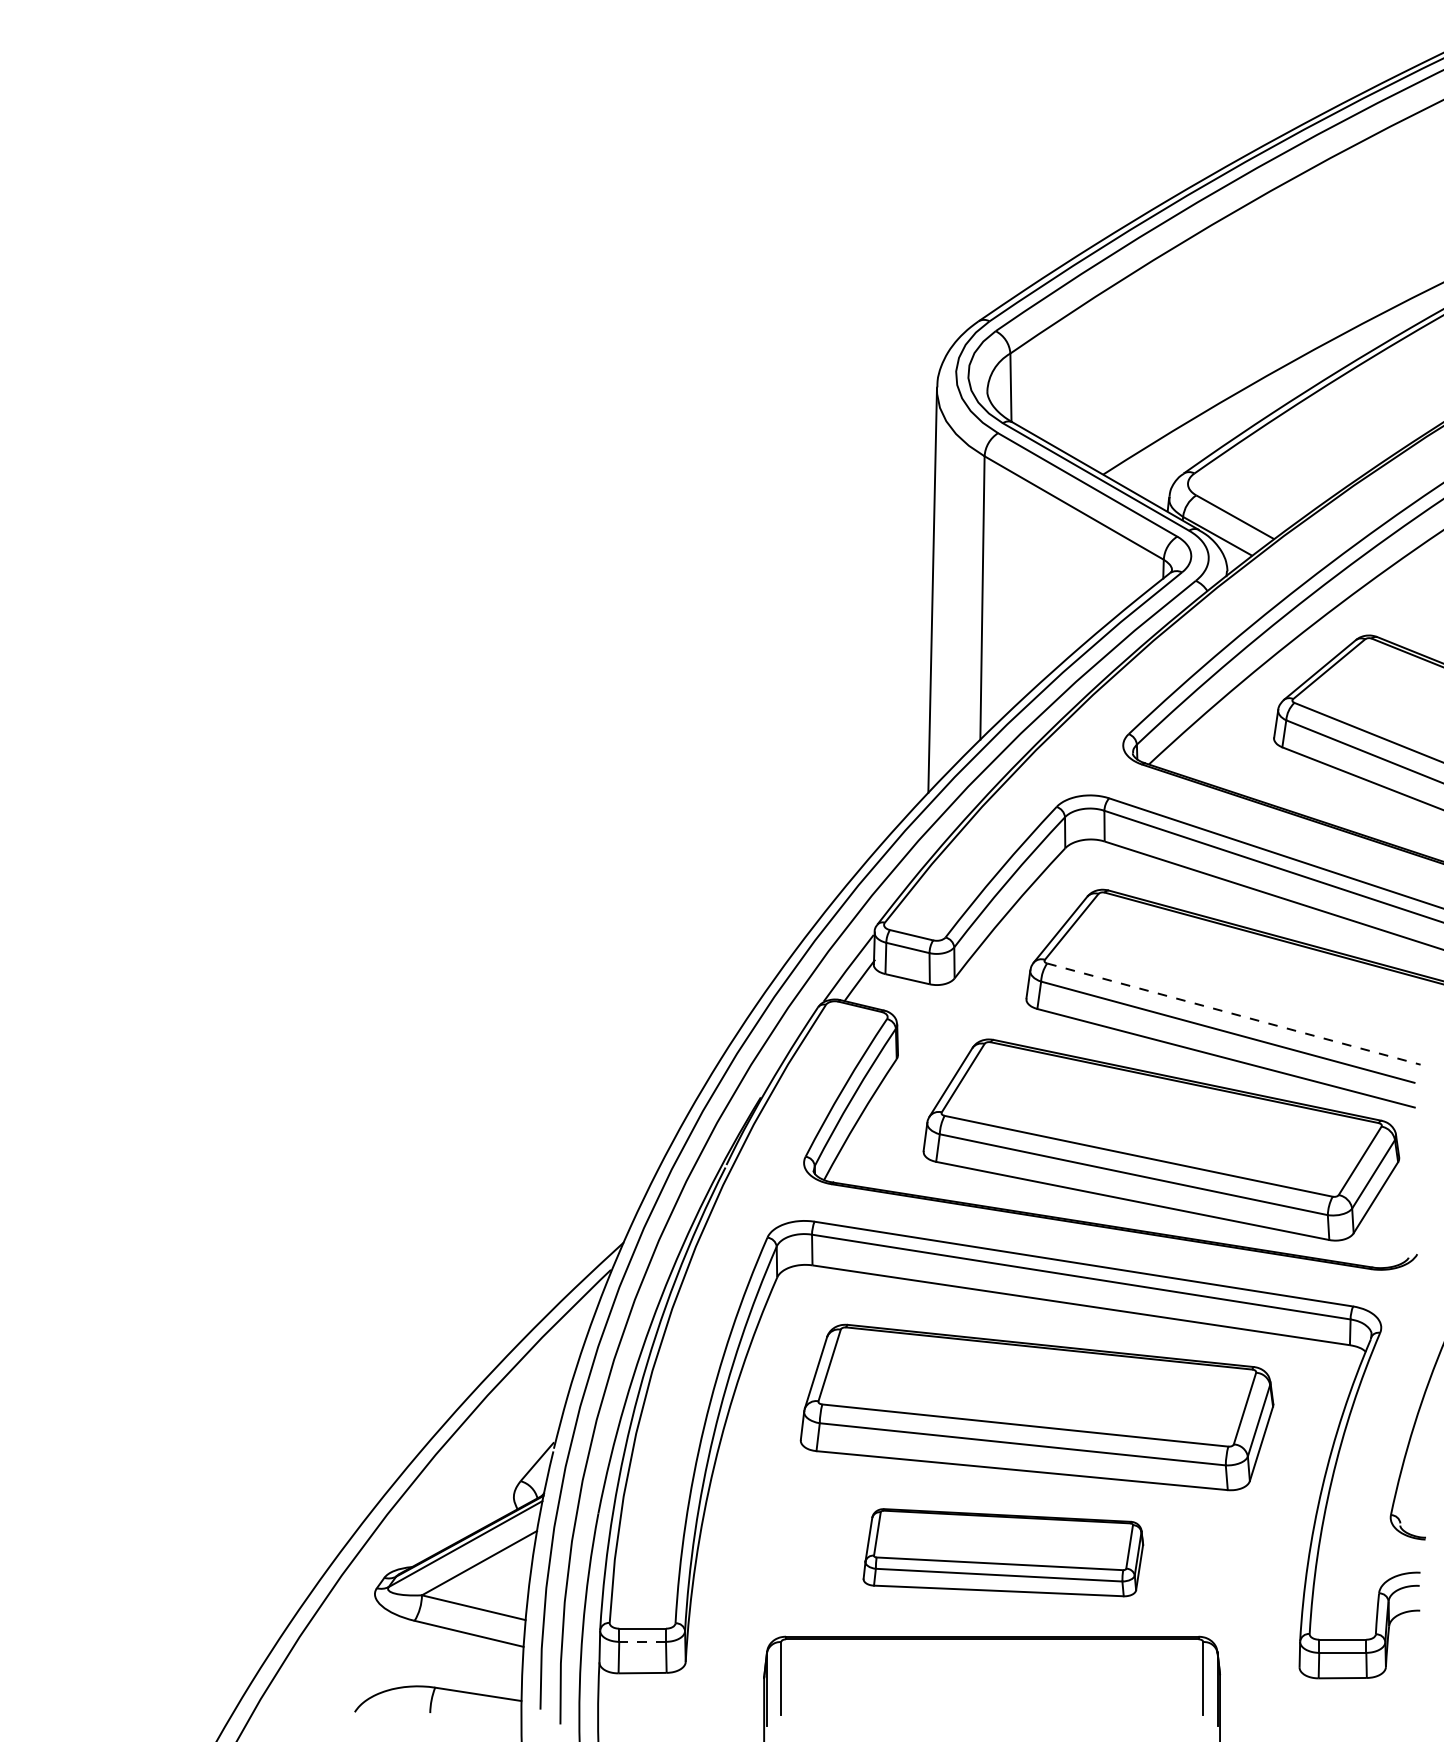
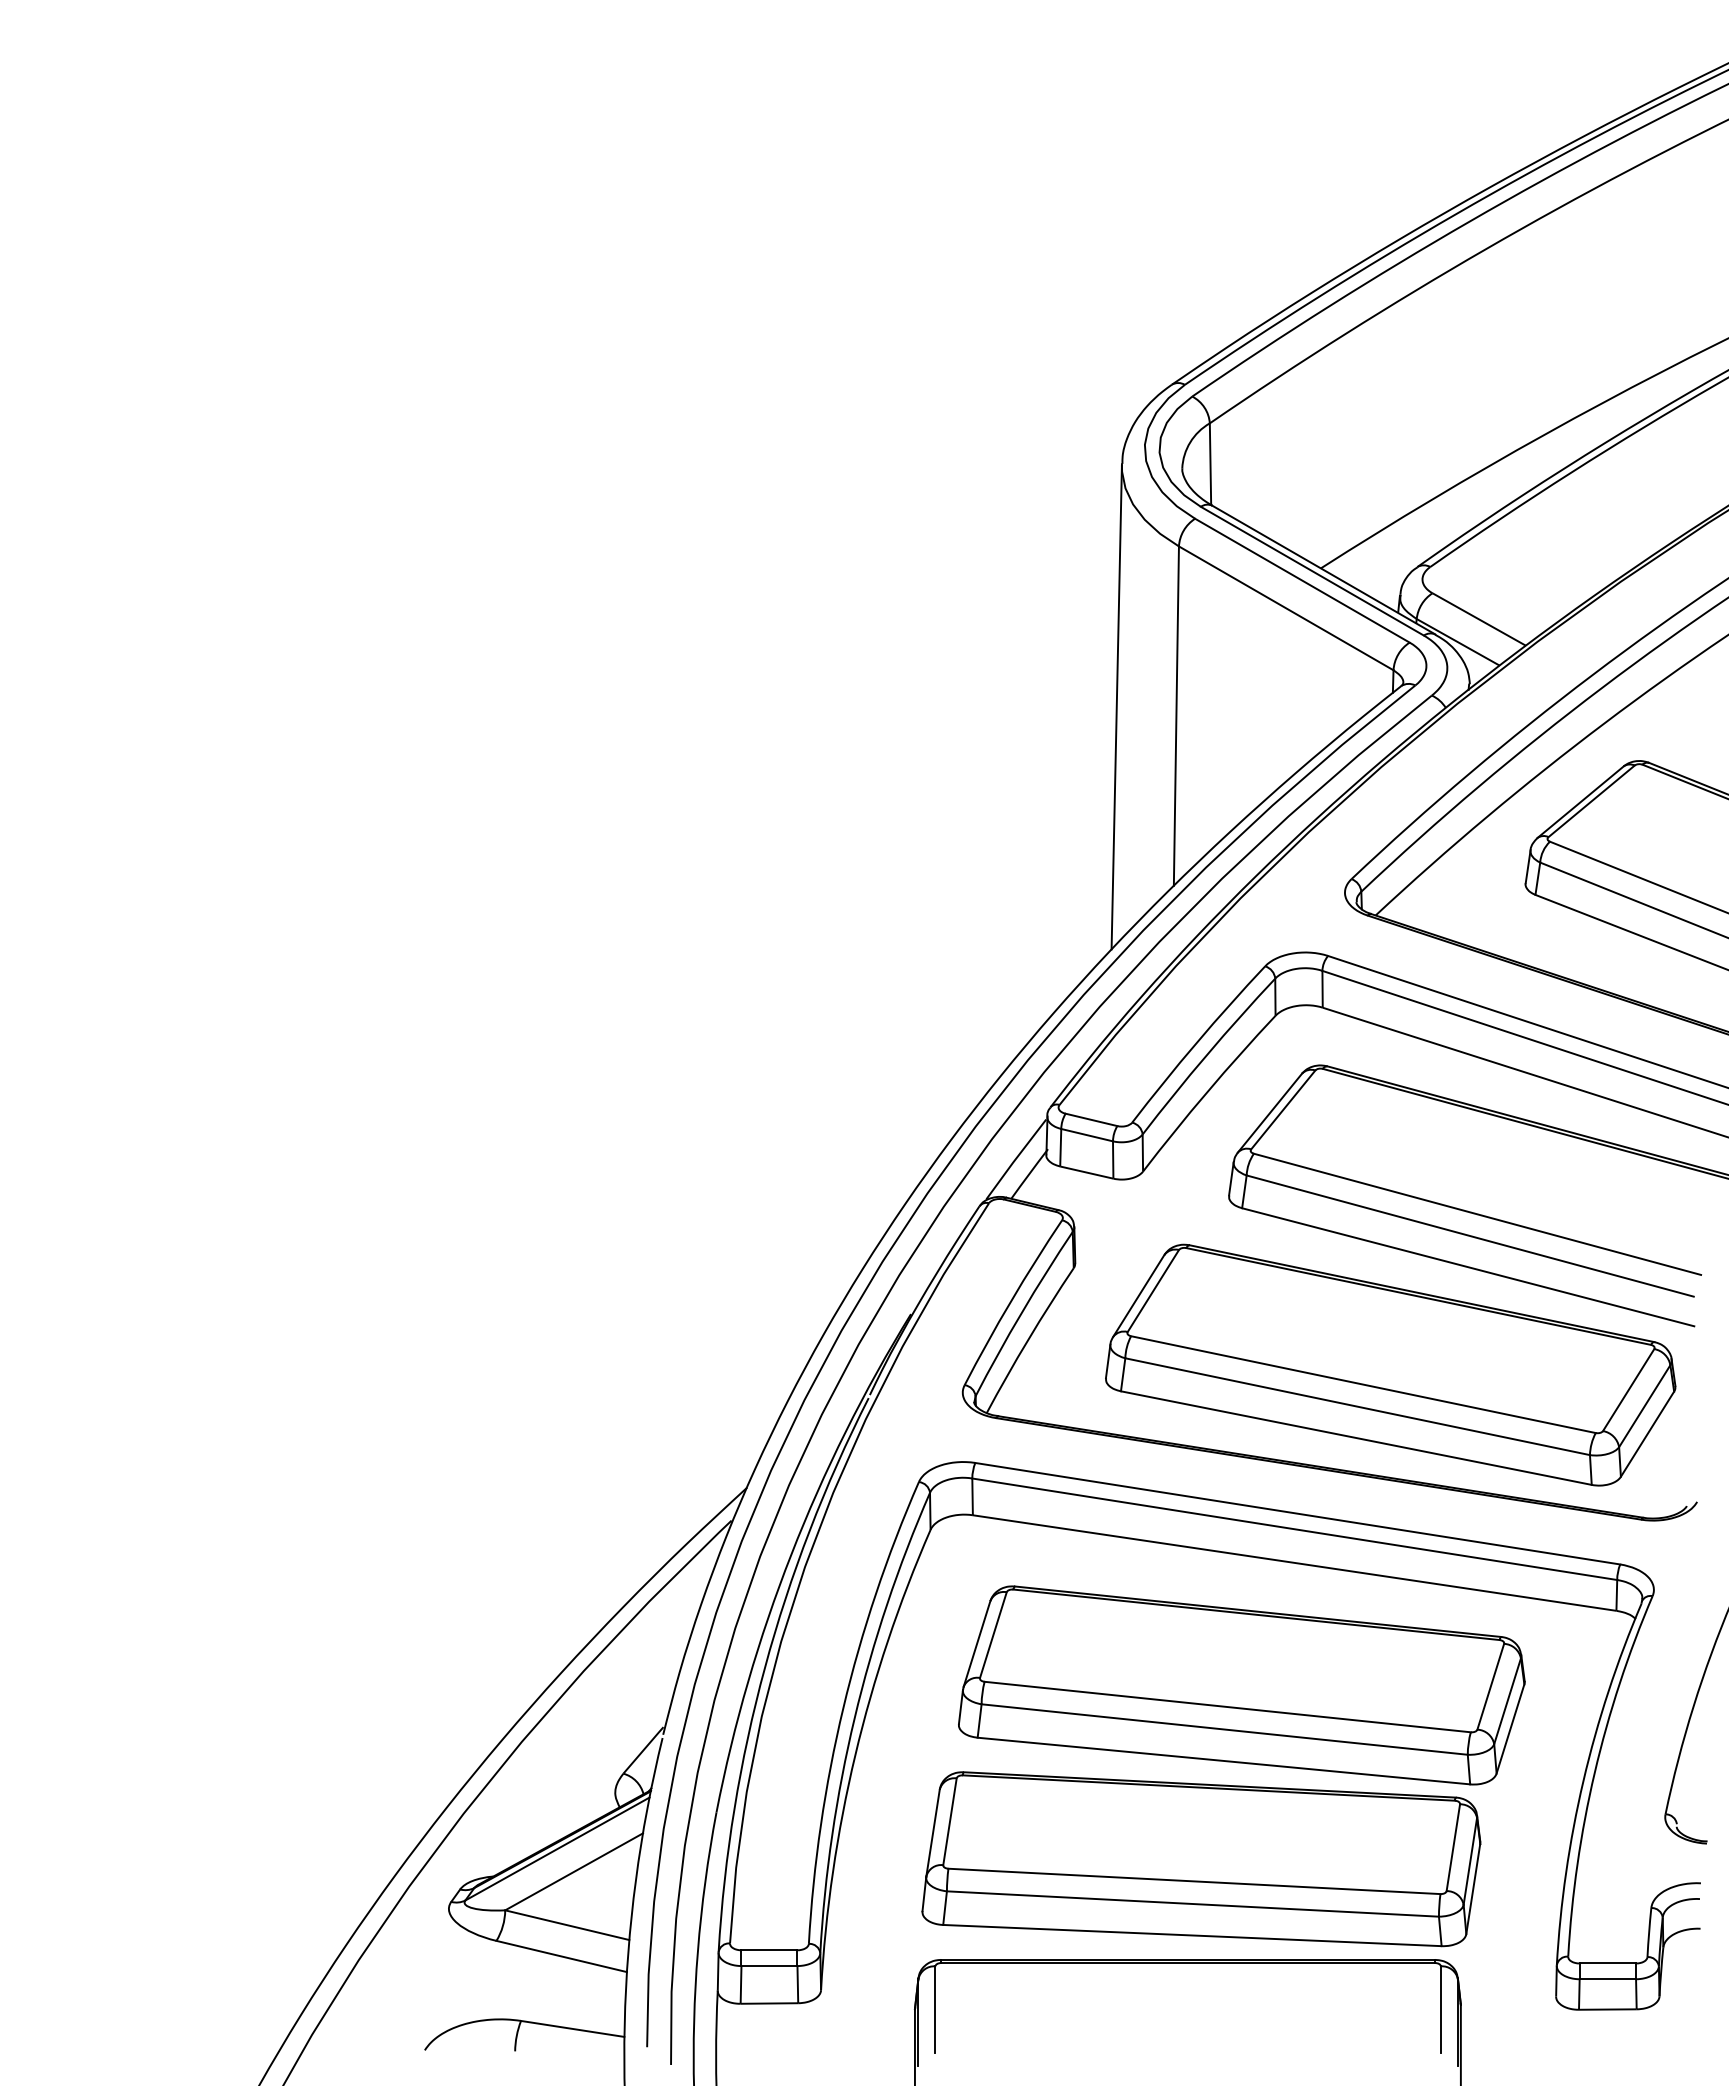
line: (1233, 1014) -> (1477, 1214), dashed -> solid
part: (1003, 1552) -> (1201, 1859), size x1.67
line: (642, 1642) -> (769, 1966), dashed -> solid

